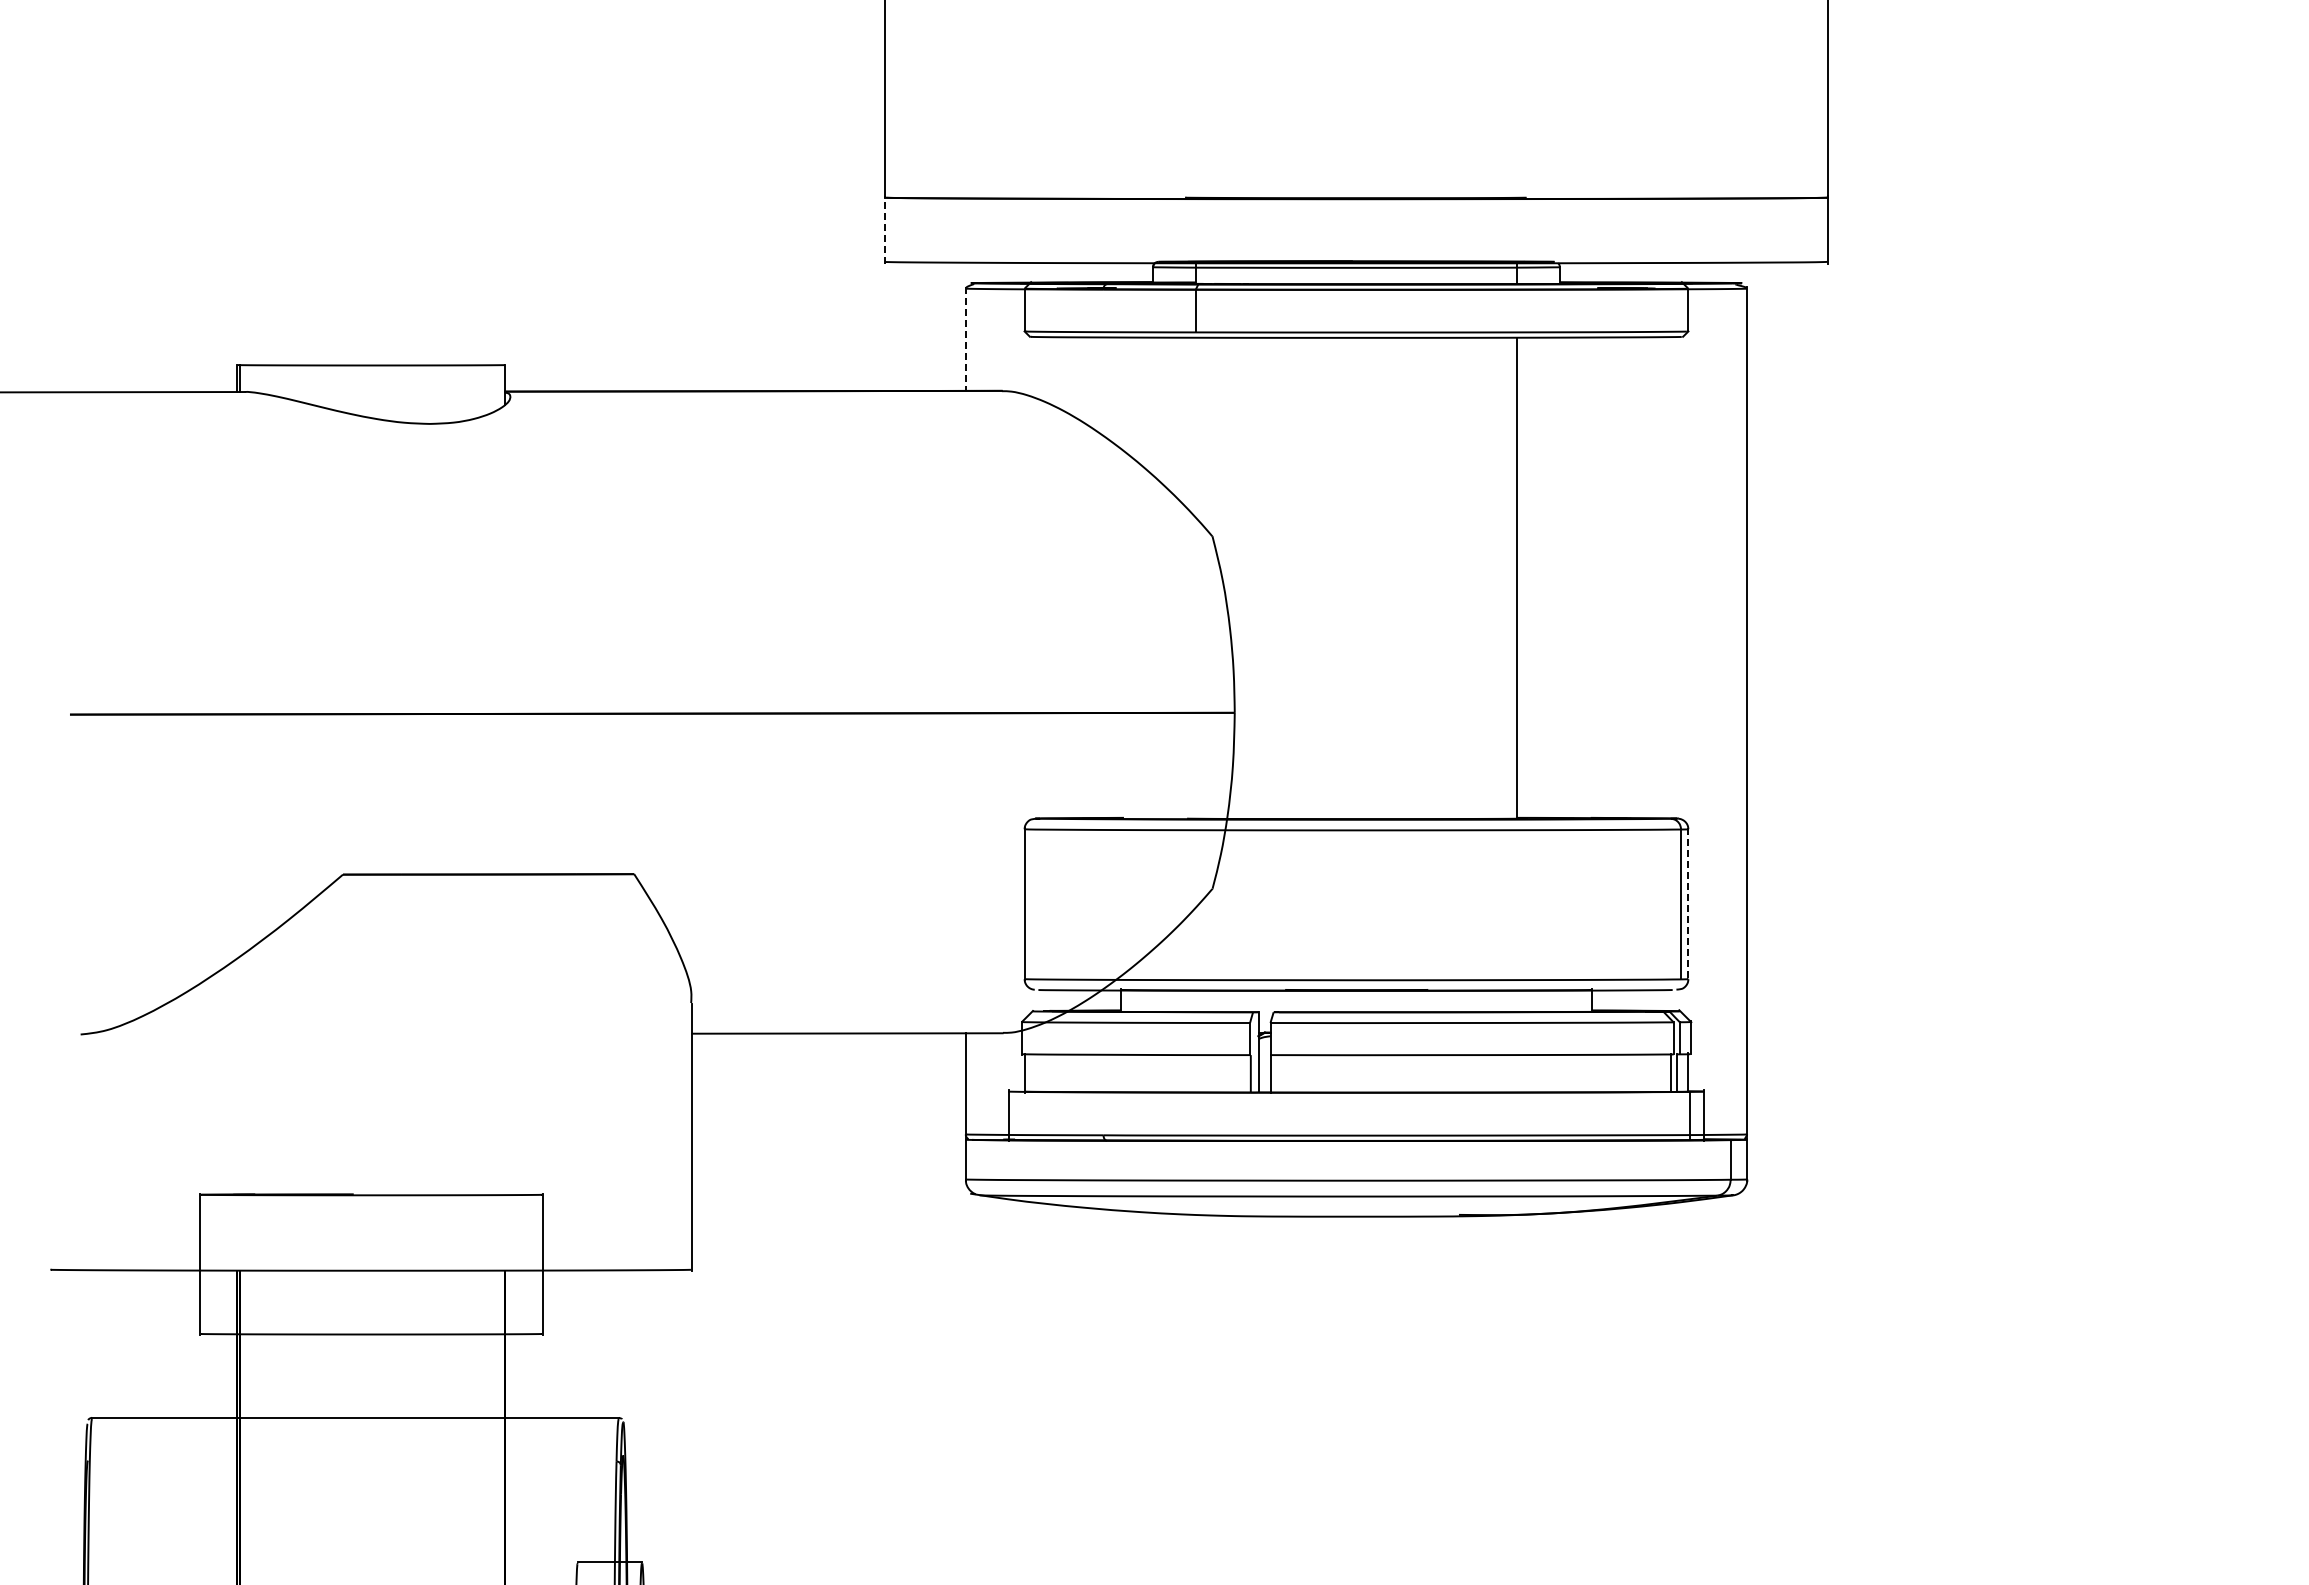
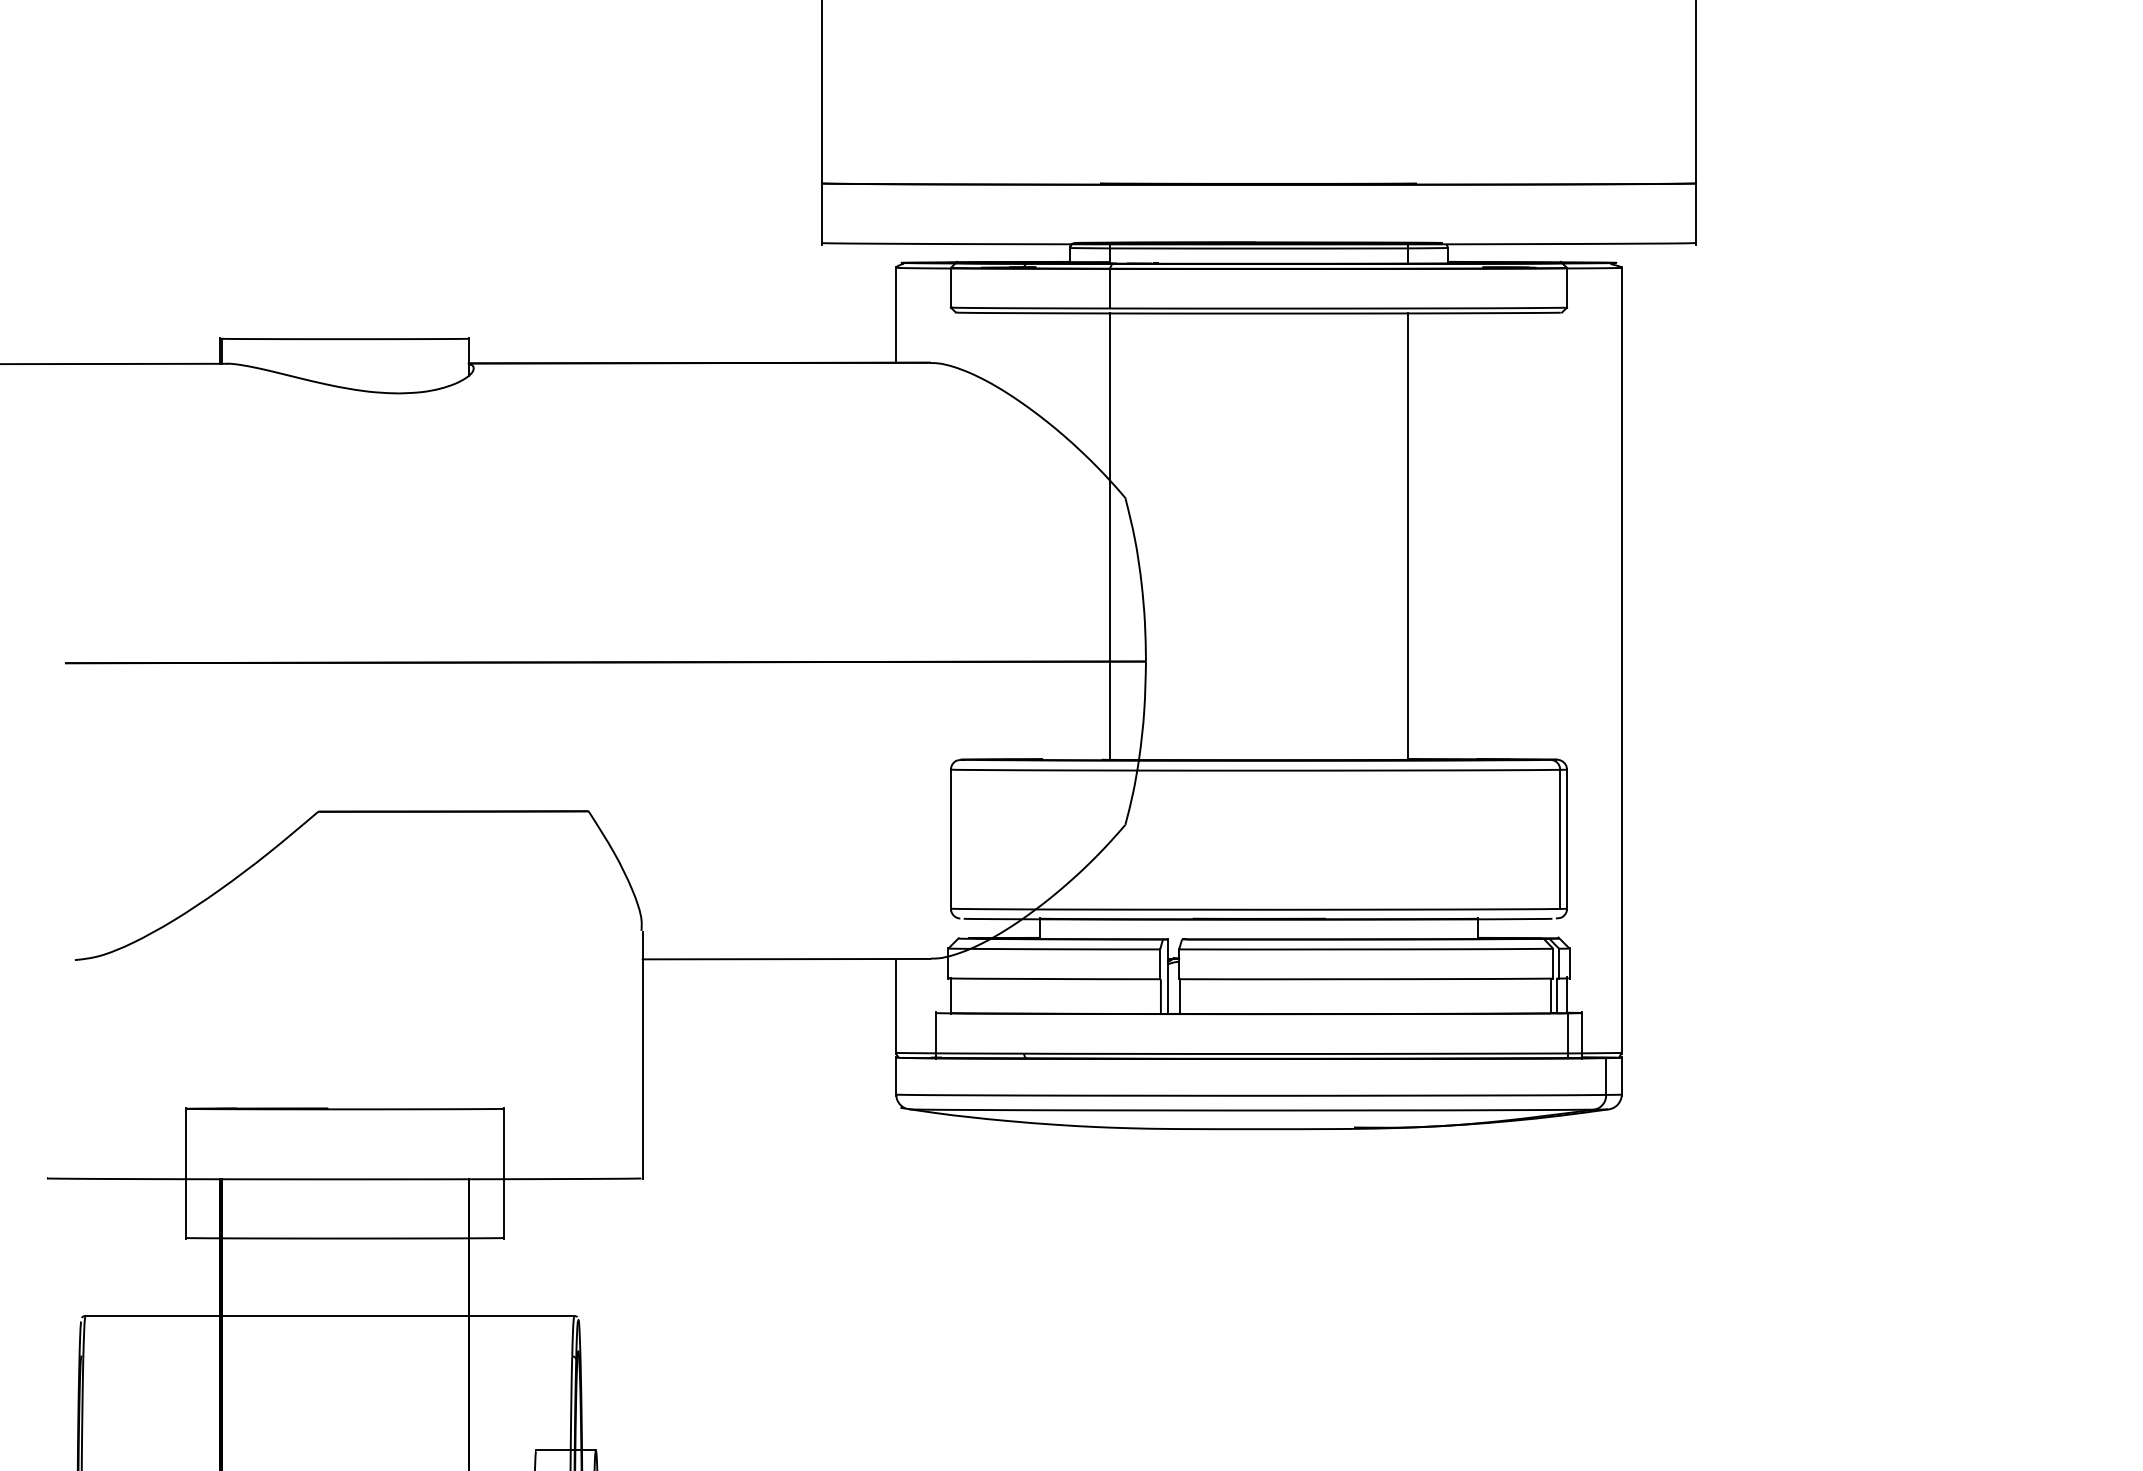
line: (885, 229) -> (821, 212), dashed -> solid
line: (965, 339) -> (896, 315), dashed -> solid
line: (1195, 577) -> (1109, 535), added
line: (1688, 904) -> (1567, 839), dashed -> solid

